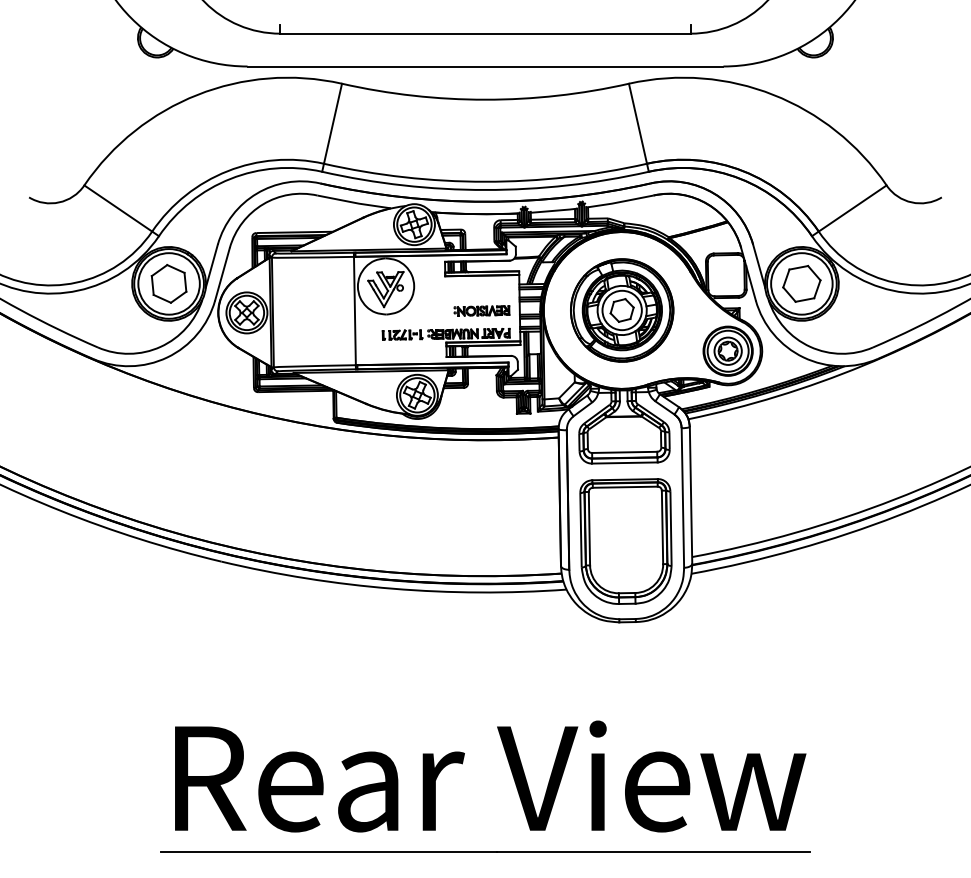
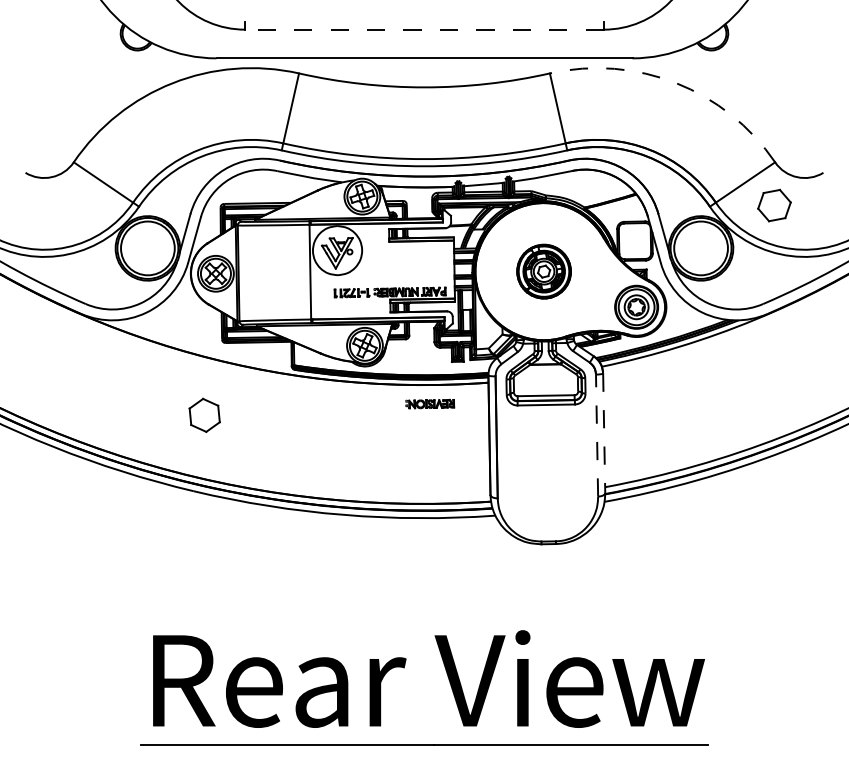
line: (485, 33) -> (424, 29), solid -> dashed
arc: (773, 94) -> (676, 82), solid -> dashed
part: (168, 283) -> (204, 415), moved
part: (801, 283) -> (774, 205), moved
part: (481, 310) -> (429, 403), moved
part: (622, 310) -> (544, 271), size x0.6
line: (691, 495) -> (604, 433), solid -> dashed
line: (682, 497) -> (596, 435), solid -> dashed
part: (625, 541) -> (546, 473), removed

